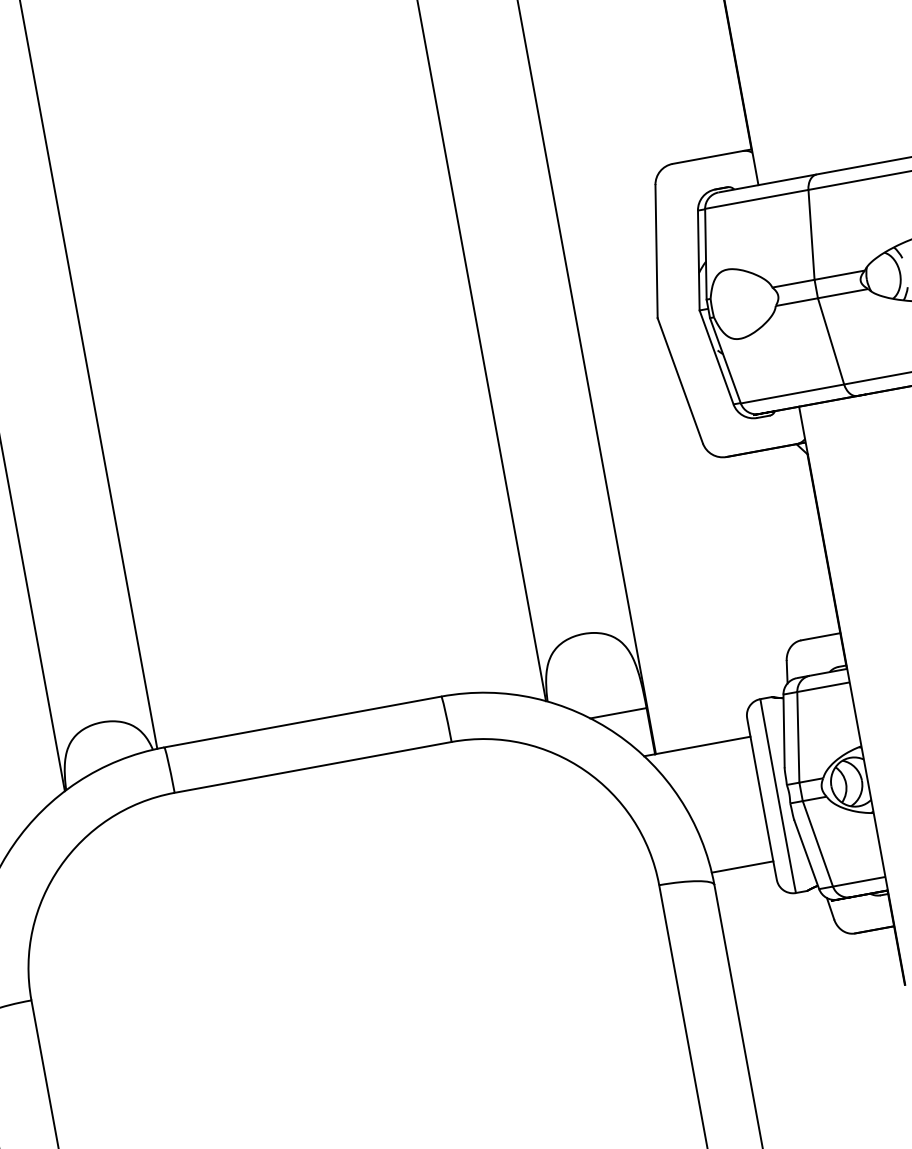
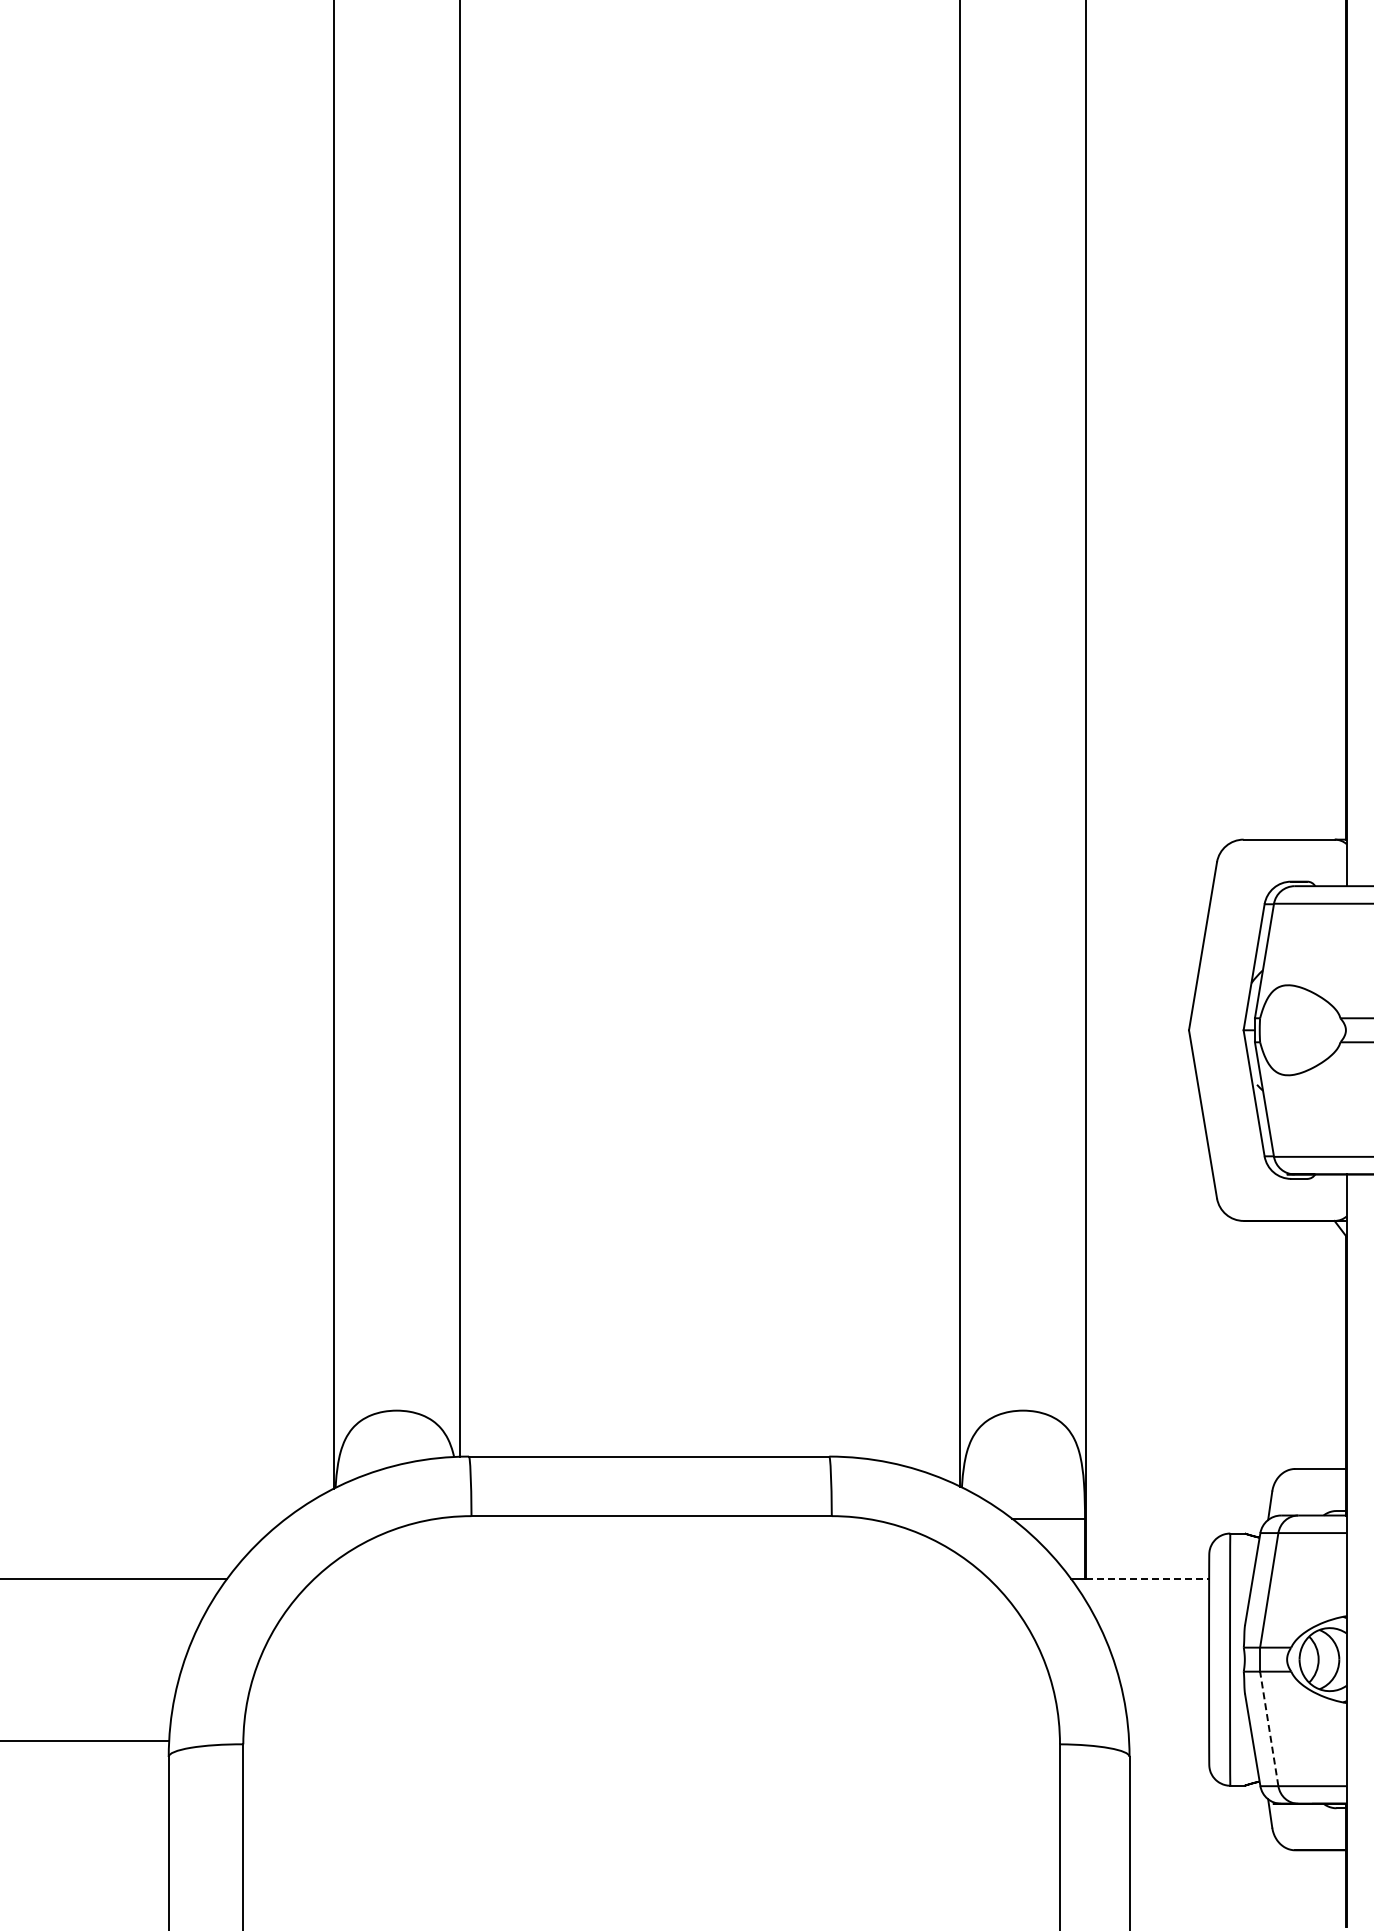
line: (703, 745) -> (1148, 1578), solid -> dashed
line: (818, 843) -> (1269, 1728), solid -> dashed
line: (742, 866) -> (1169, 1740), removed

